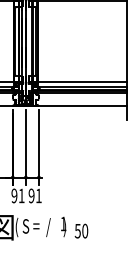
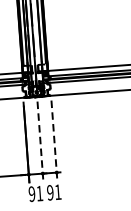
line: (25, 147) -> (40, 141), solid -> dashed
line: (38, 147) -> (53, 140), solid -> dashed

